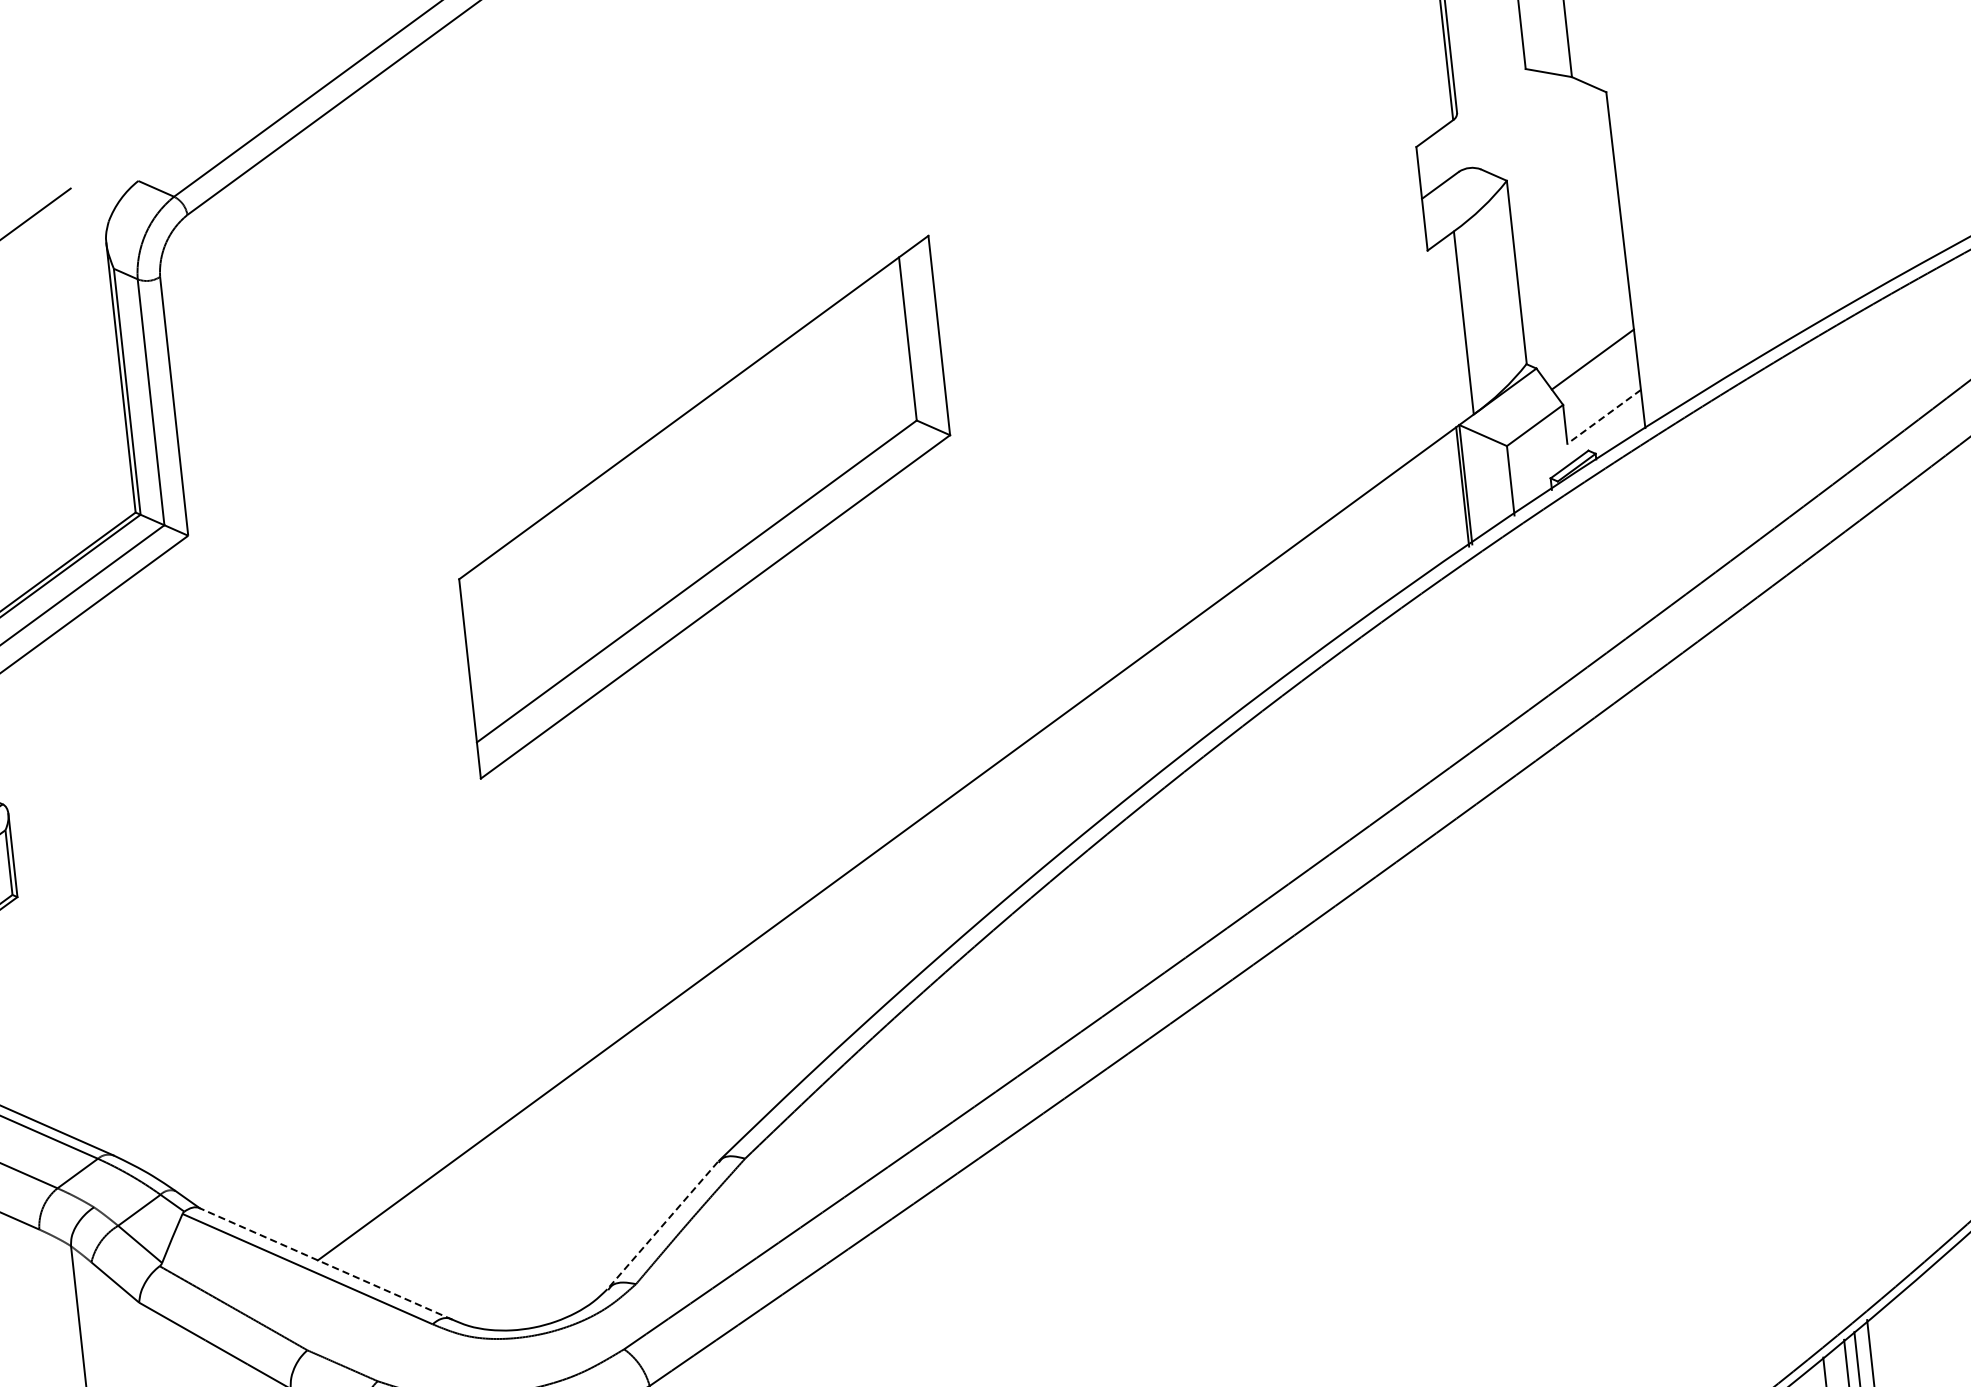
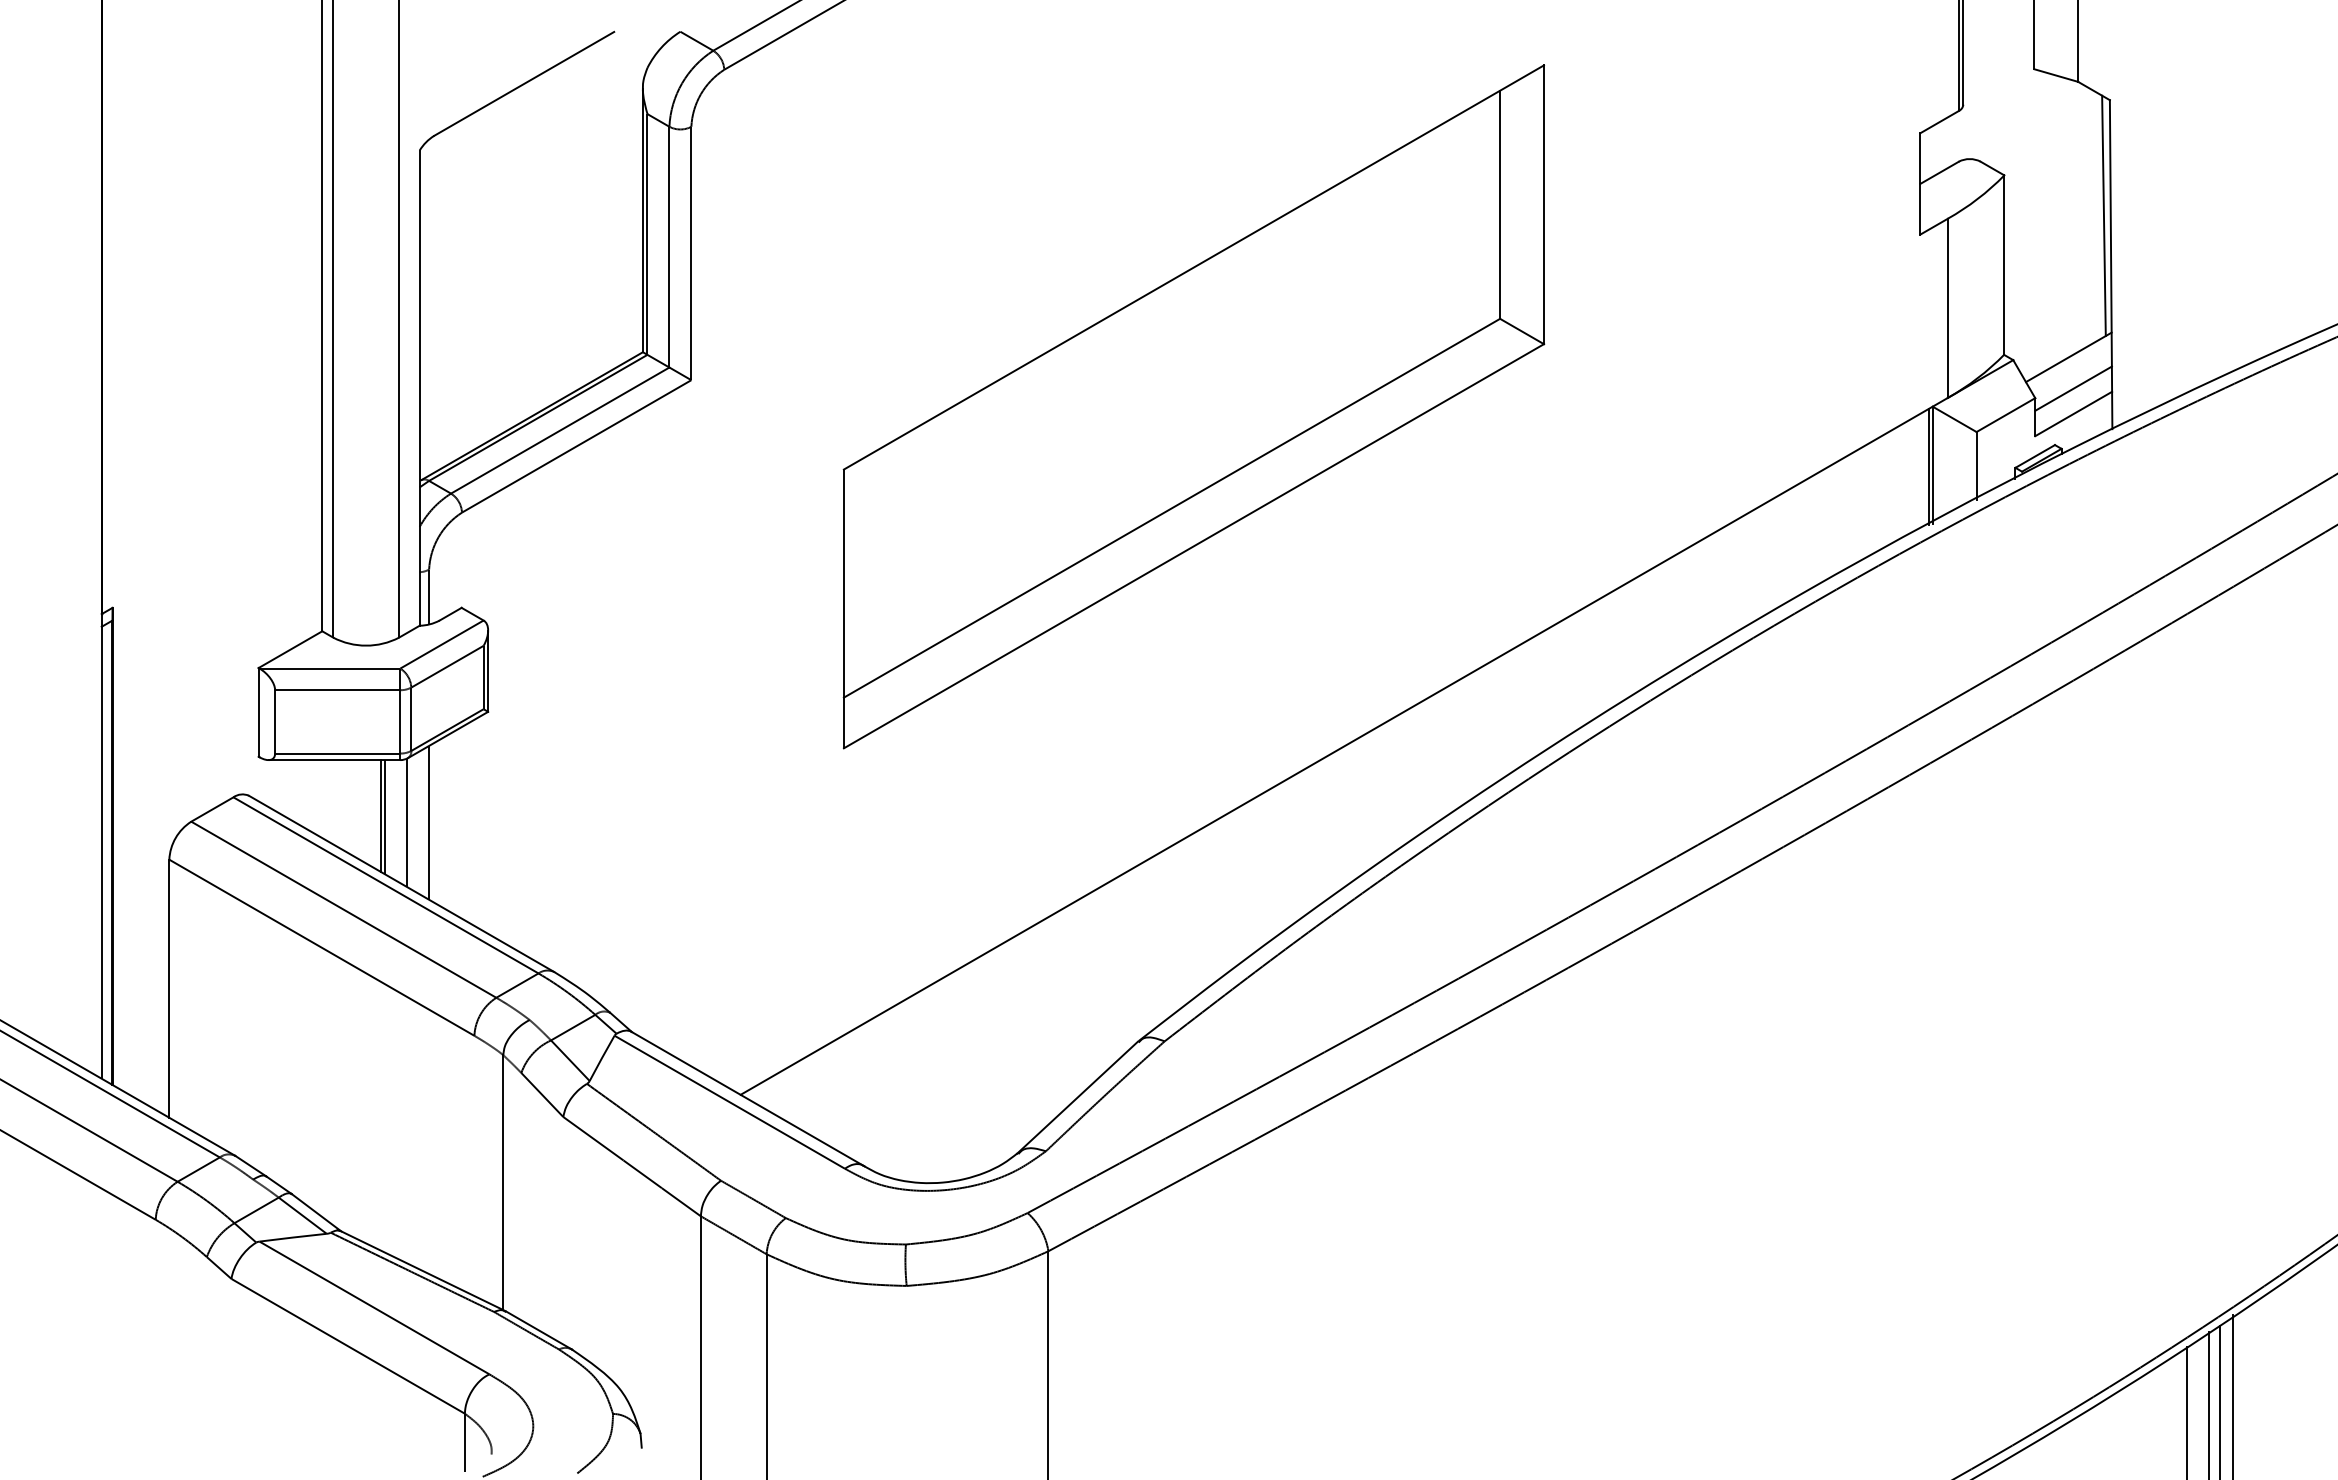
line: (1612, 210) -> (2103, 215), added
line: (1601, 390) -> (2073, 388), added
line: (1604, 417) -> (2073, 414), dashed -> solid
part: (704, 506) -> (1193, 406), size x1.43
line: (662, 1225) -> (1077, 1097), dashed -> solid
line: (326, 1264) -> (748, 1099), dashed -> solid

